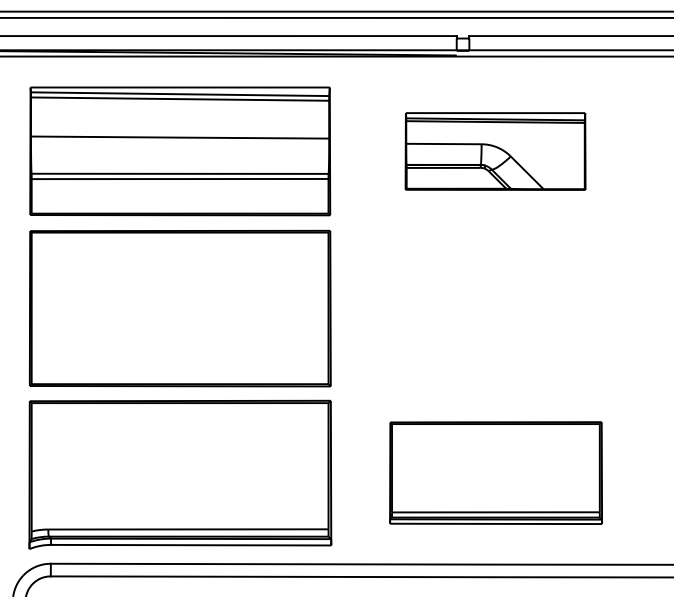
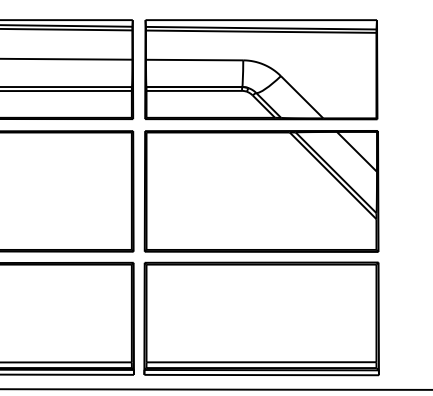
part: (495, 151) -> (261, 69), size x1.67
part: (495, 308) -> (261, 191), added
part: (495, 472) -> (261, 318), size x1.43

